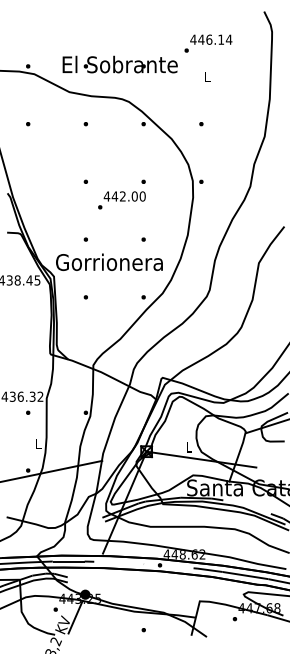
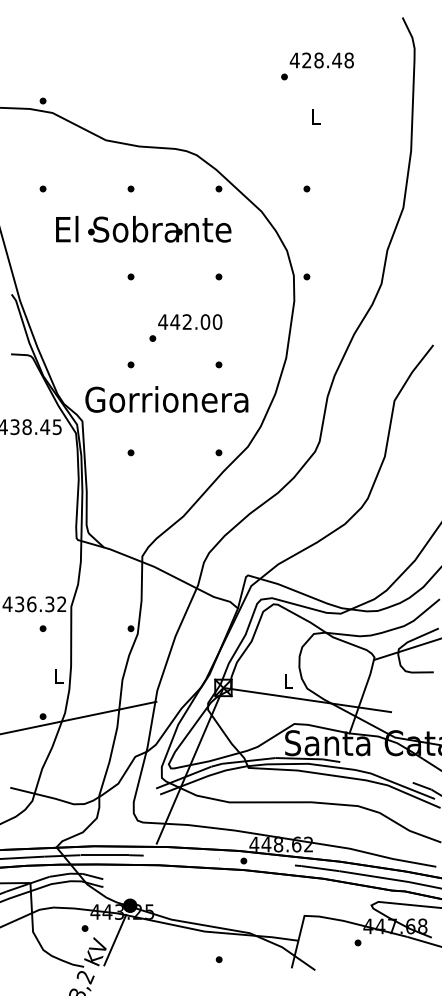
text: (214, 39) -> (326, 60), 446.14 -> 428.48
text: (119, 64) -> (142, 229), moved
text: (121, 200) -> (185, 328), moved

